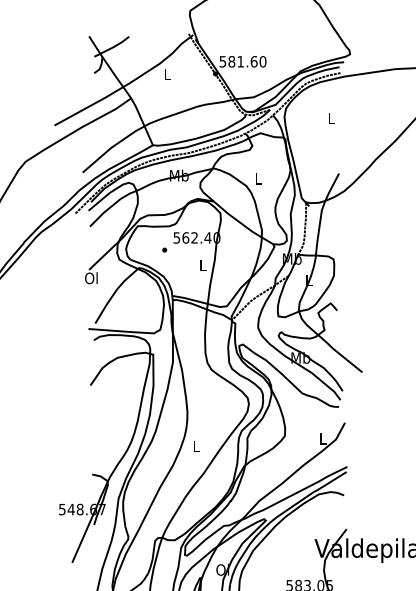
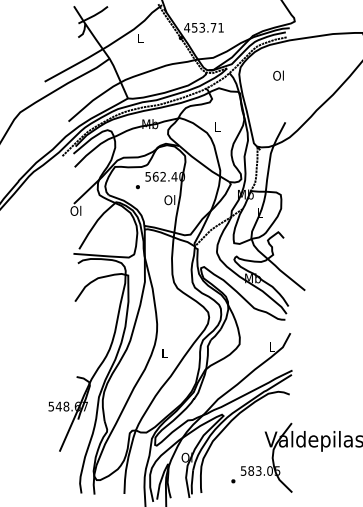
text: (242, 61) -> (203, 27), 581.60 -> 453.71
text: (330, 118) -> (278, 75), L -> Ol
text: (202, 265) -> (169, 200), L -> Ol

